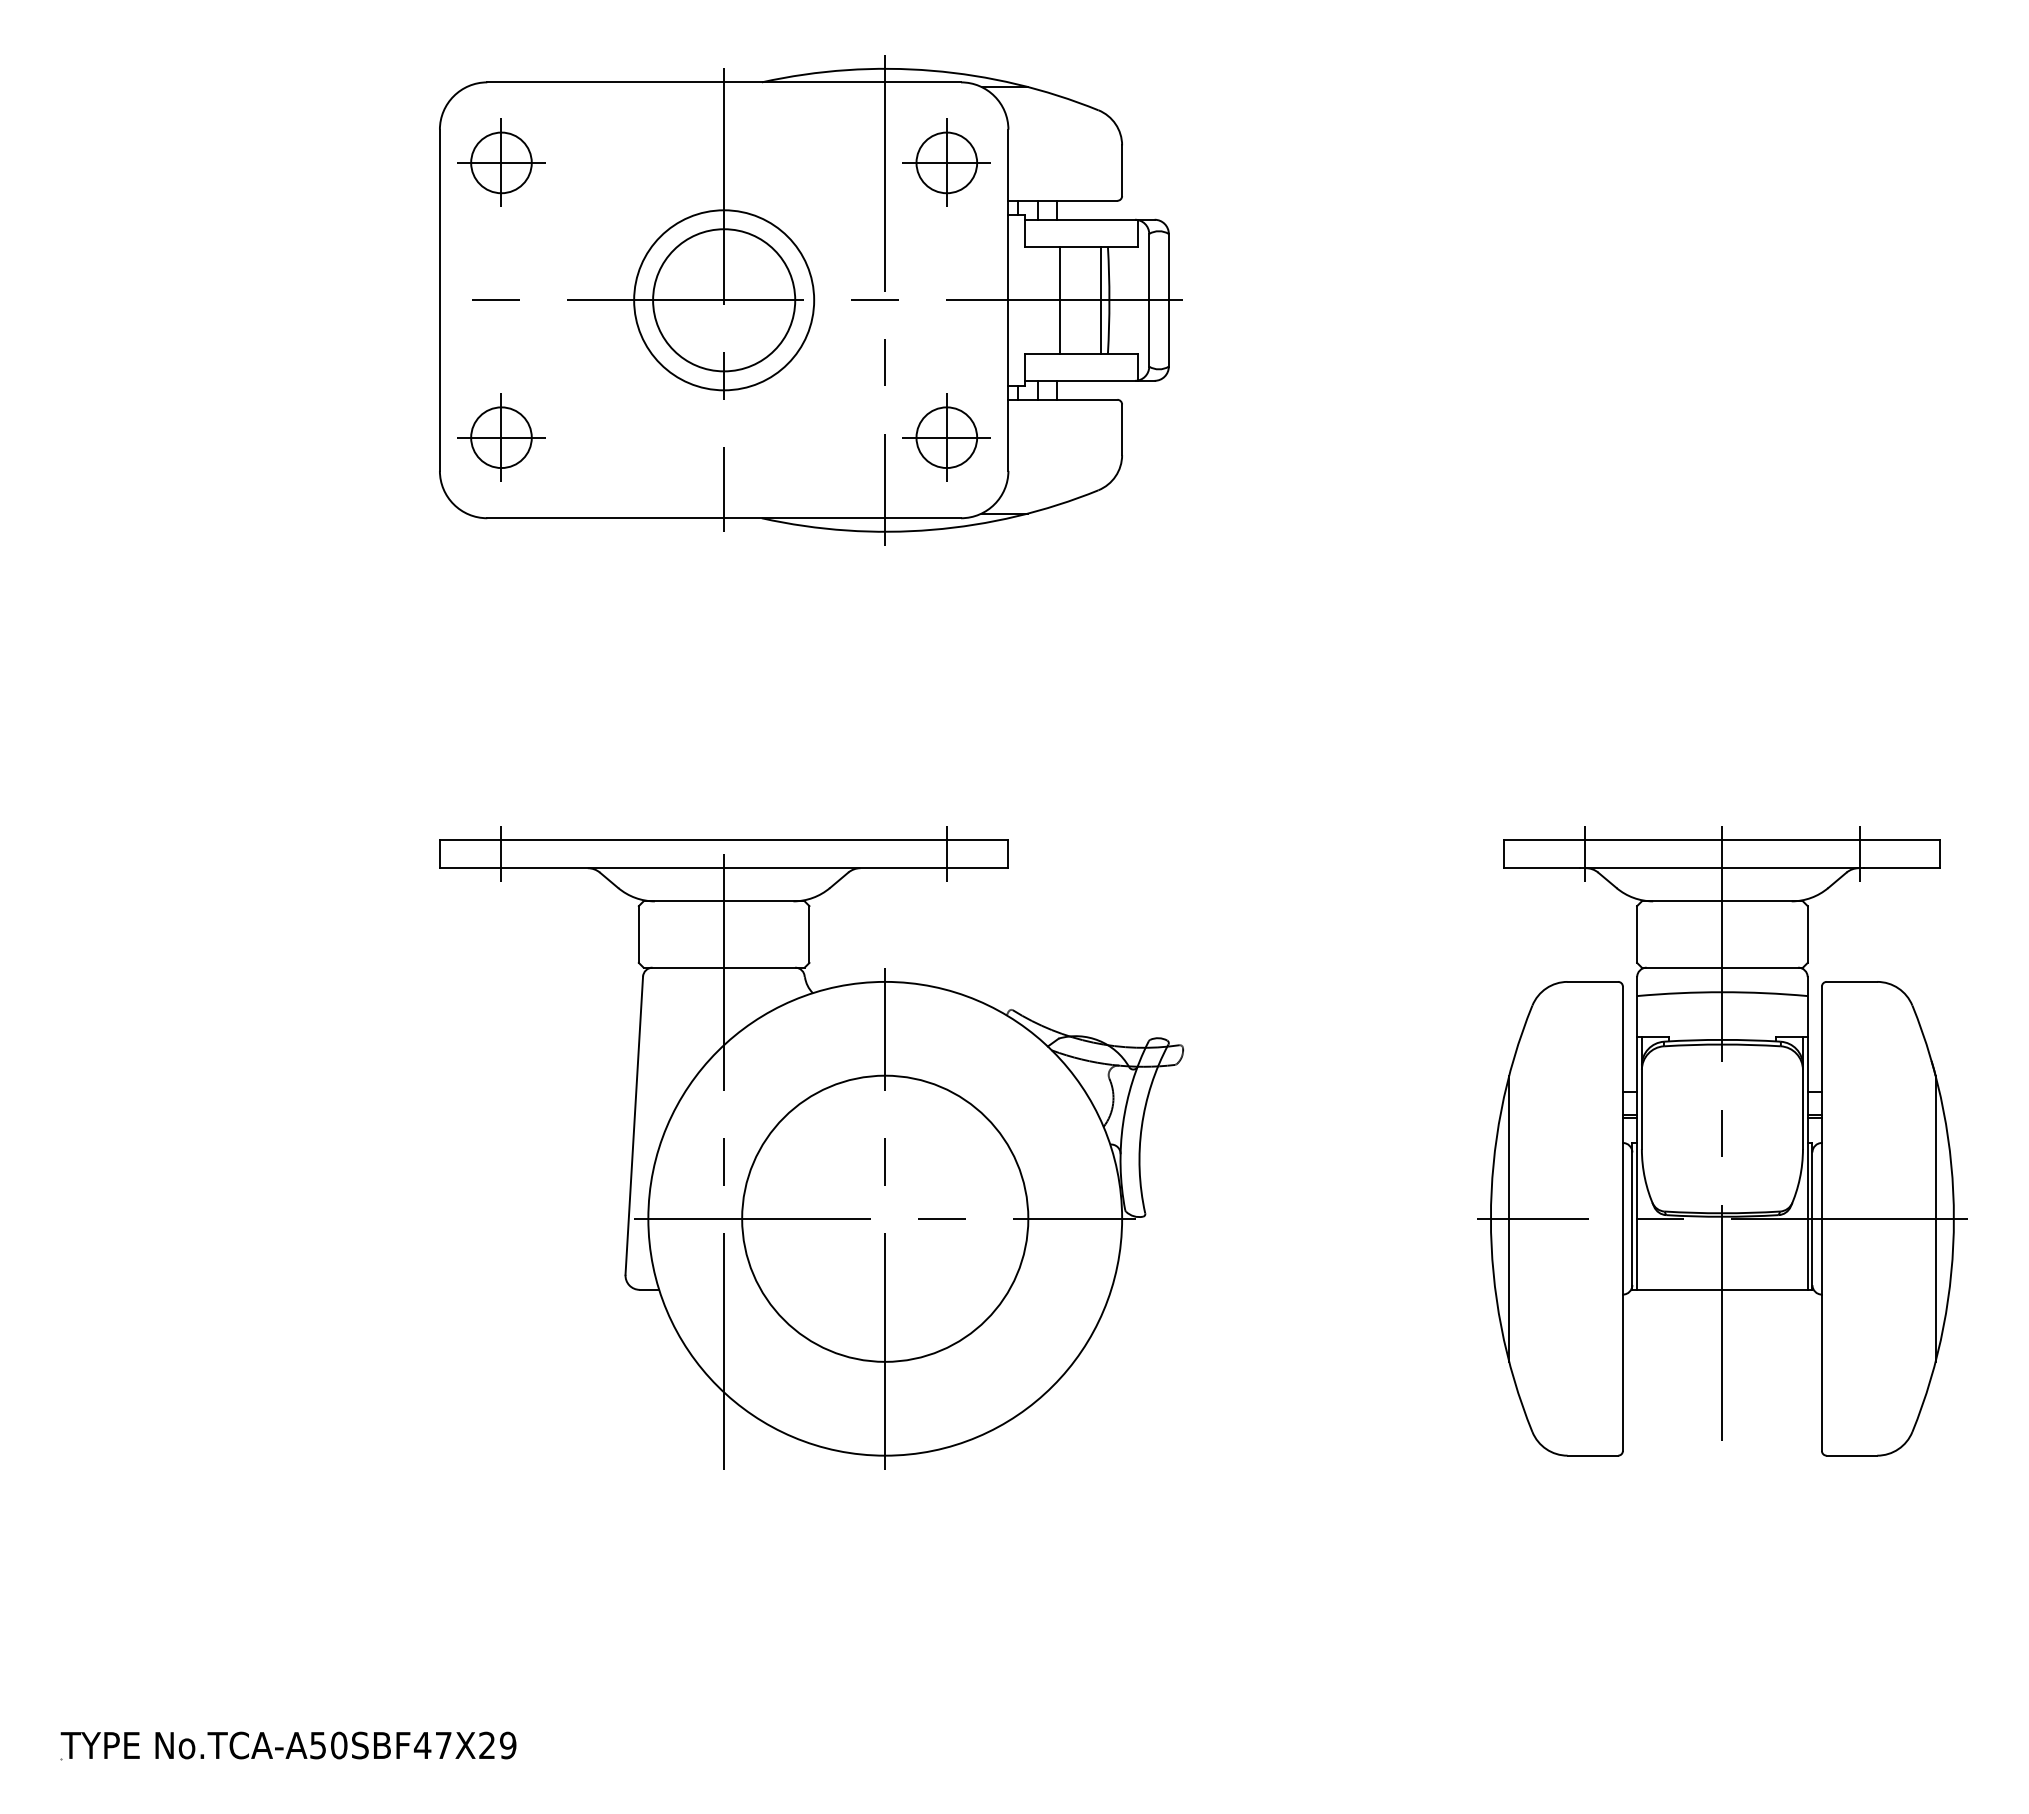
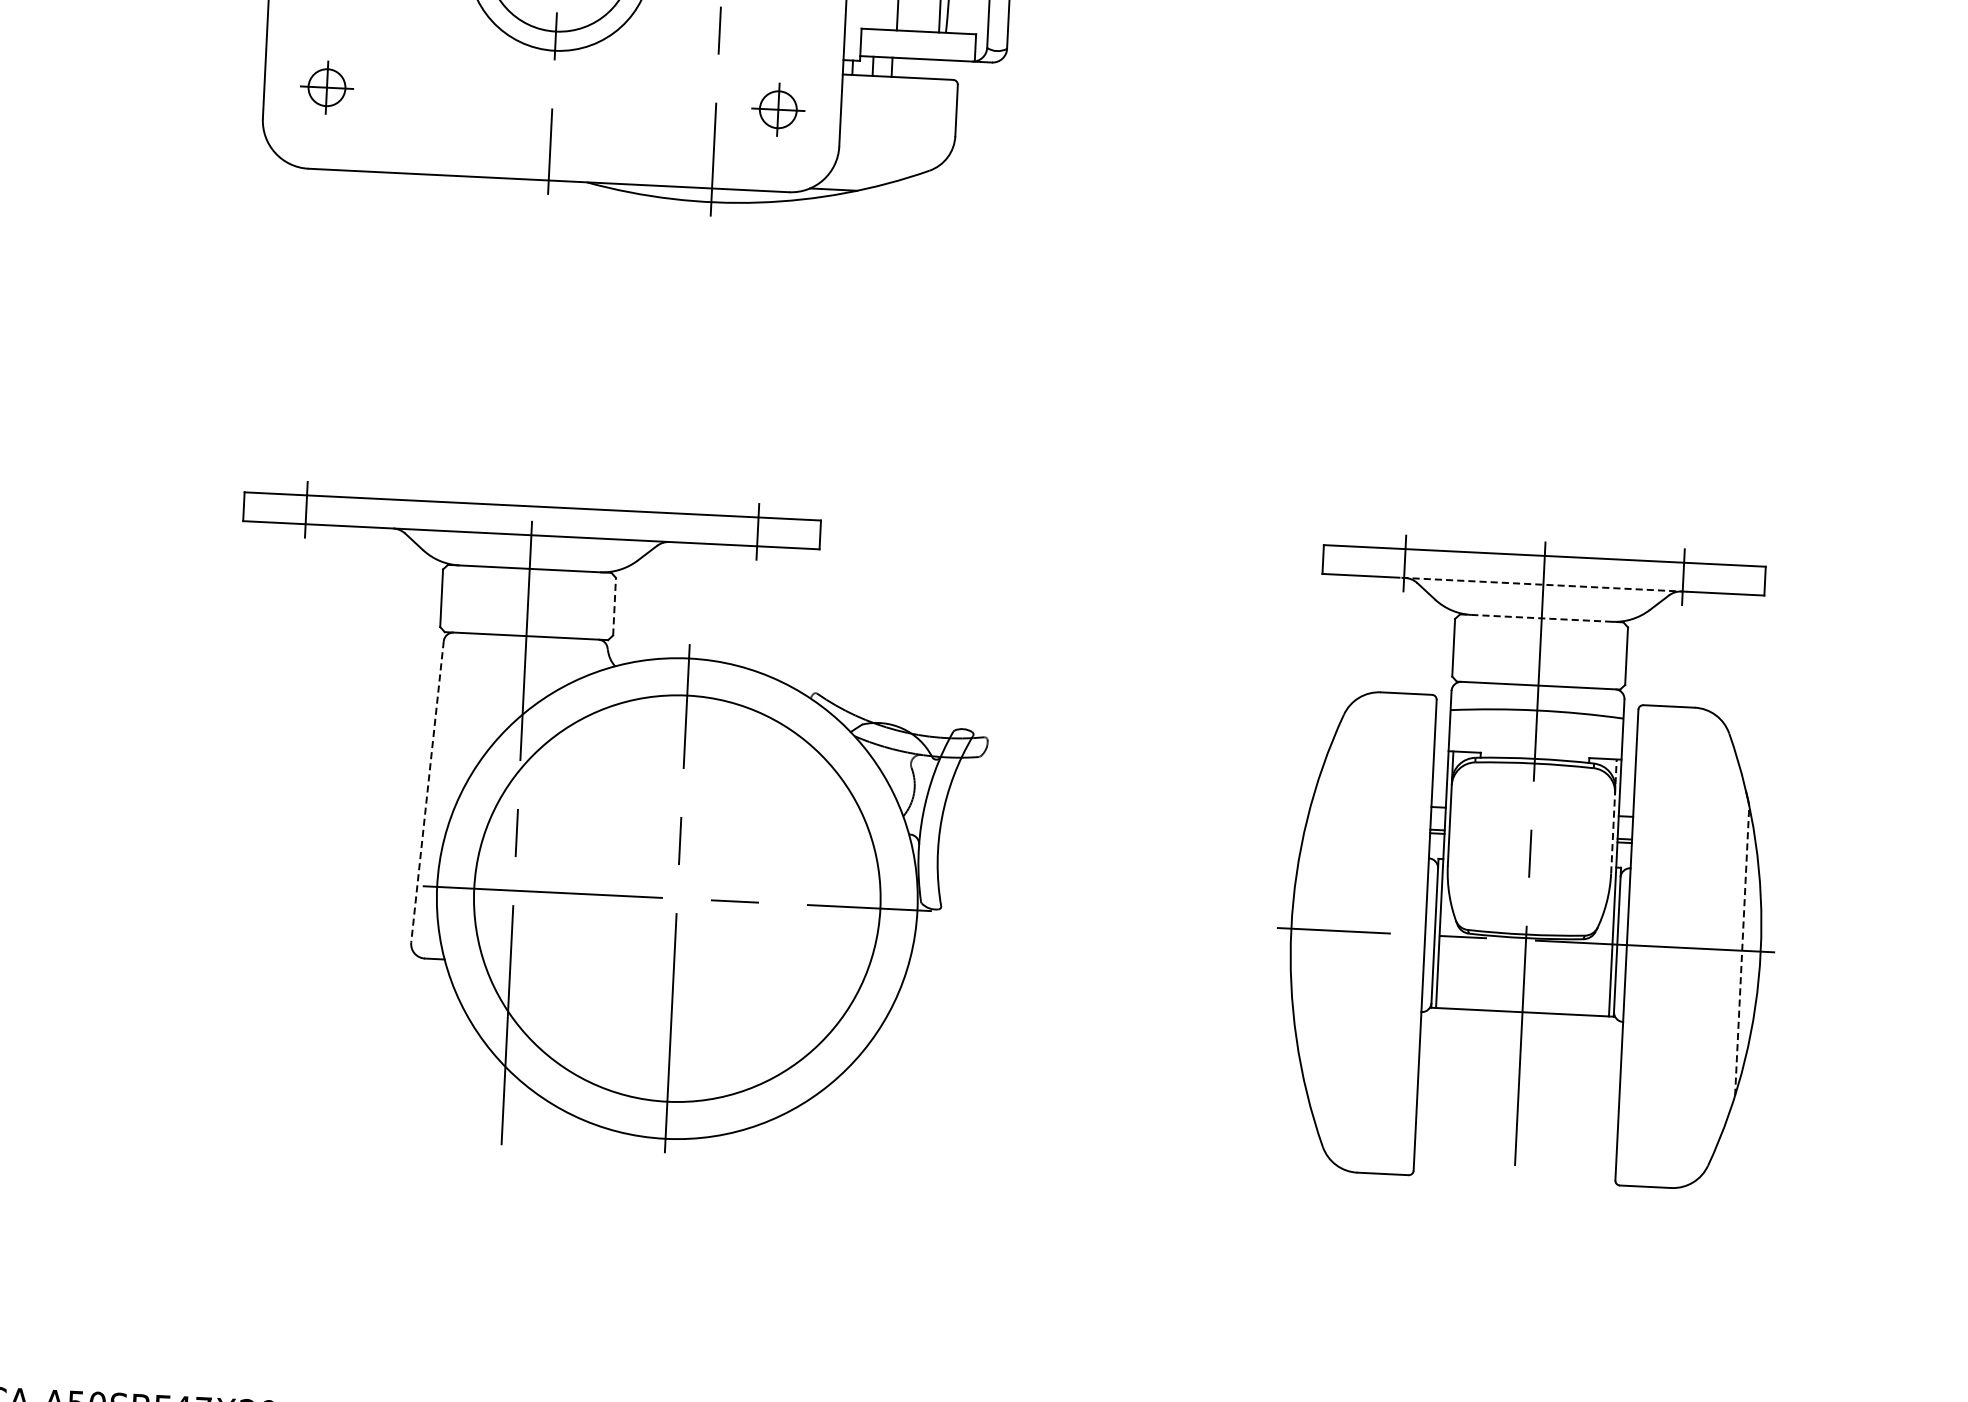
part: (501, 437) -> (327, 87), size x0.6
part: (946, 437) -> (778, 109), size x0.6
line: (1722, 868) -> (1543, 585), solid -> dashed
line: (1722, 901) -> (1541, 618), solid -> dashed
line: (809, 934) -> (614, 606), solid -> dashed
line: (1802, 1092) -> (1613, 816), solid -> dashed
line: (634, 1126) -> (427, 792), solid -> dashed
circle: (885, 1218) -> (677, 898), size x1.4
line: (1509, 1218) -> (1310, 929), removed
line: (1935, 1218) -> (1742, 950), solid -> dashed

